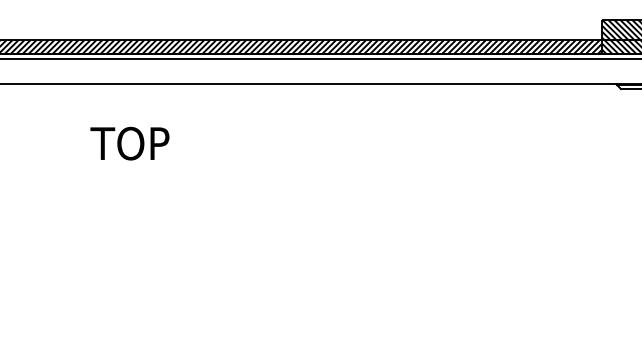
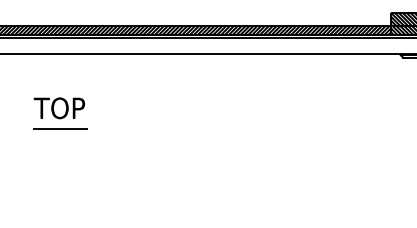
text: (128, 143) -> (58, 108), moved
line: (93, 199) -> (60, 129), added

